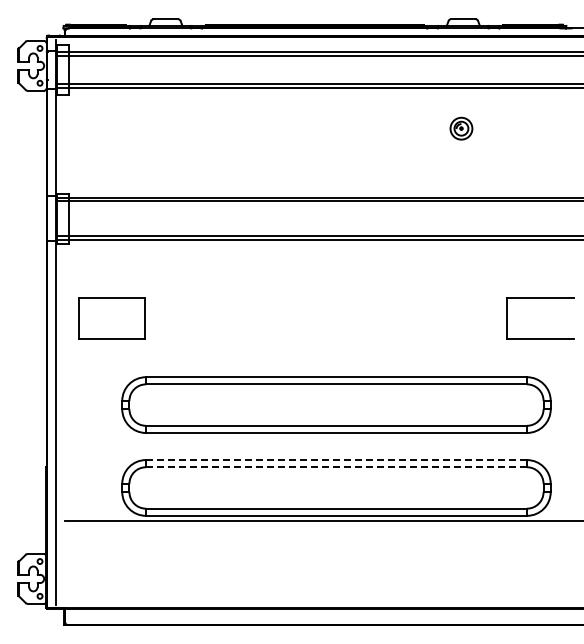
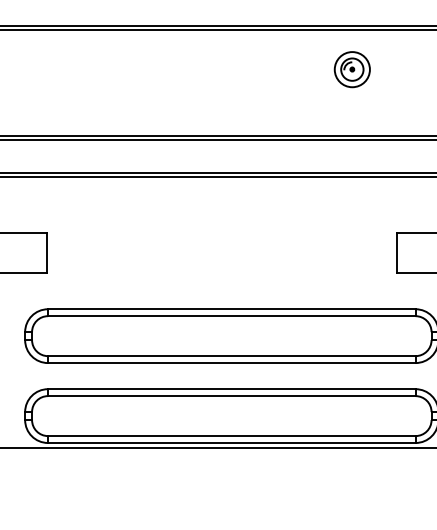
part: (461, 128) -> (352, 69), size x1.67
line: (337, 460) -> (232, 389), dashed -> solid
line: (337, 467) -> (232, 396), dashed -> solid

